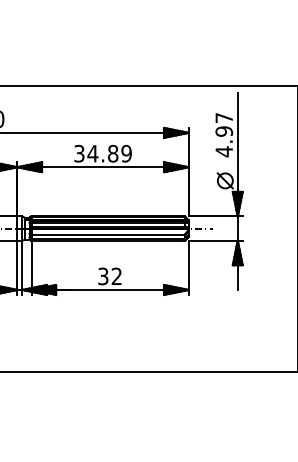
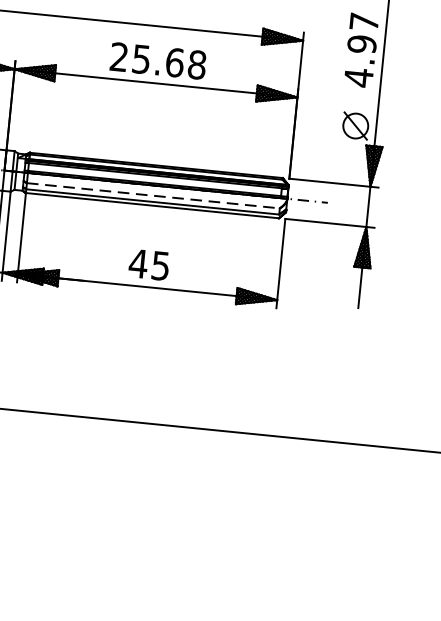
text: (102, 153) -> (157, 60), 34.89 -> 25.68
line: (108, 234) -> (153, 195), solid -> dashed
text: (109, 276) -> (148, 264), 32 -> 45

